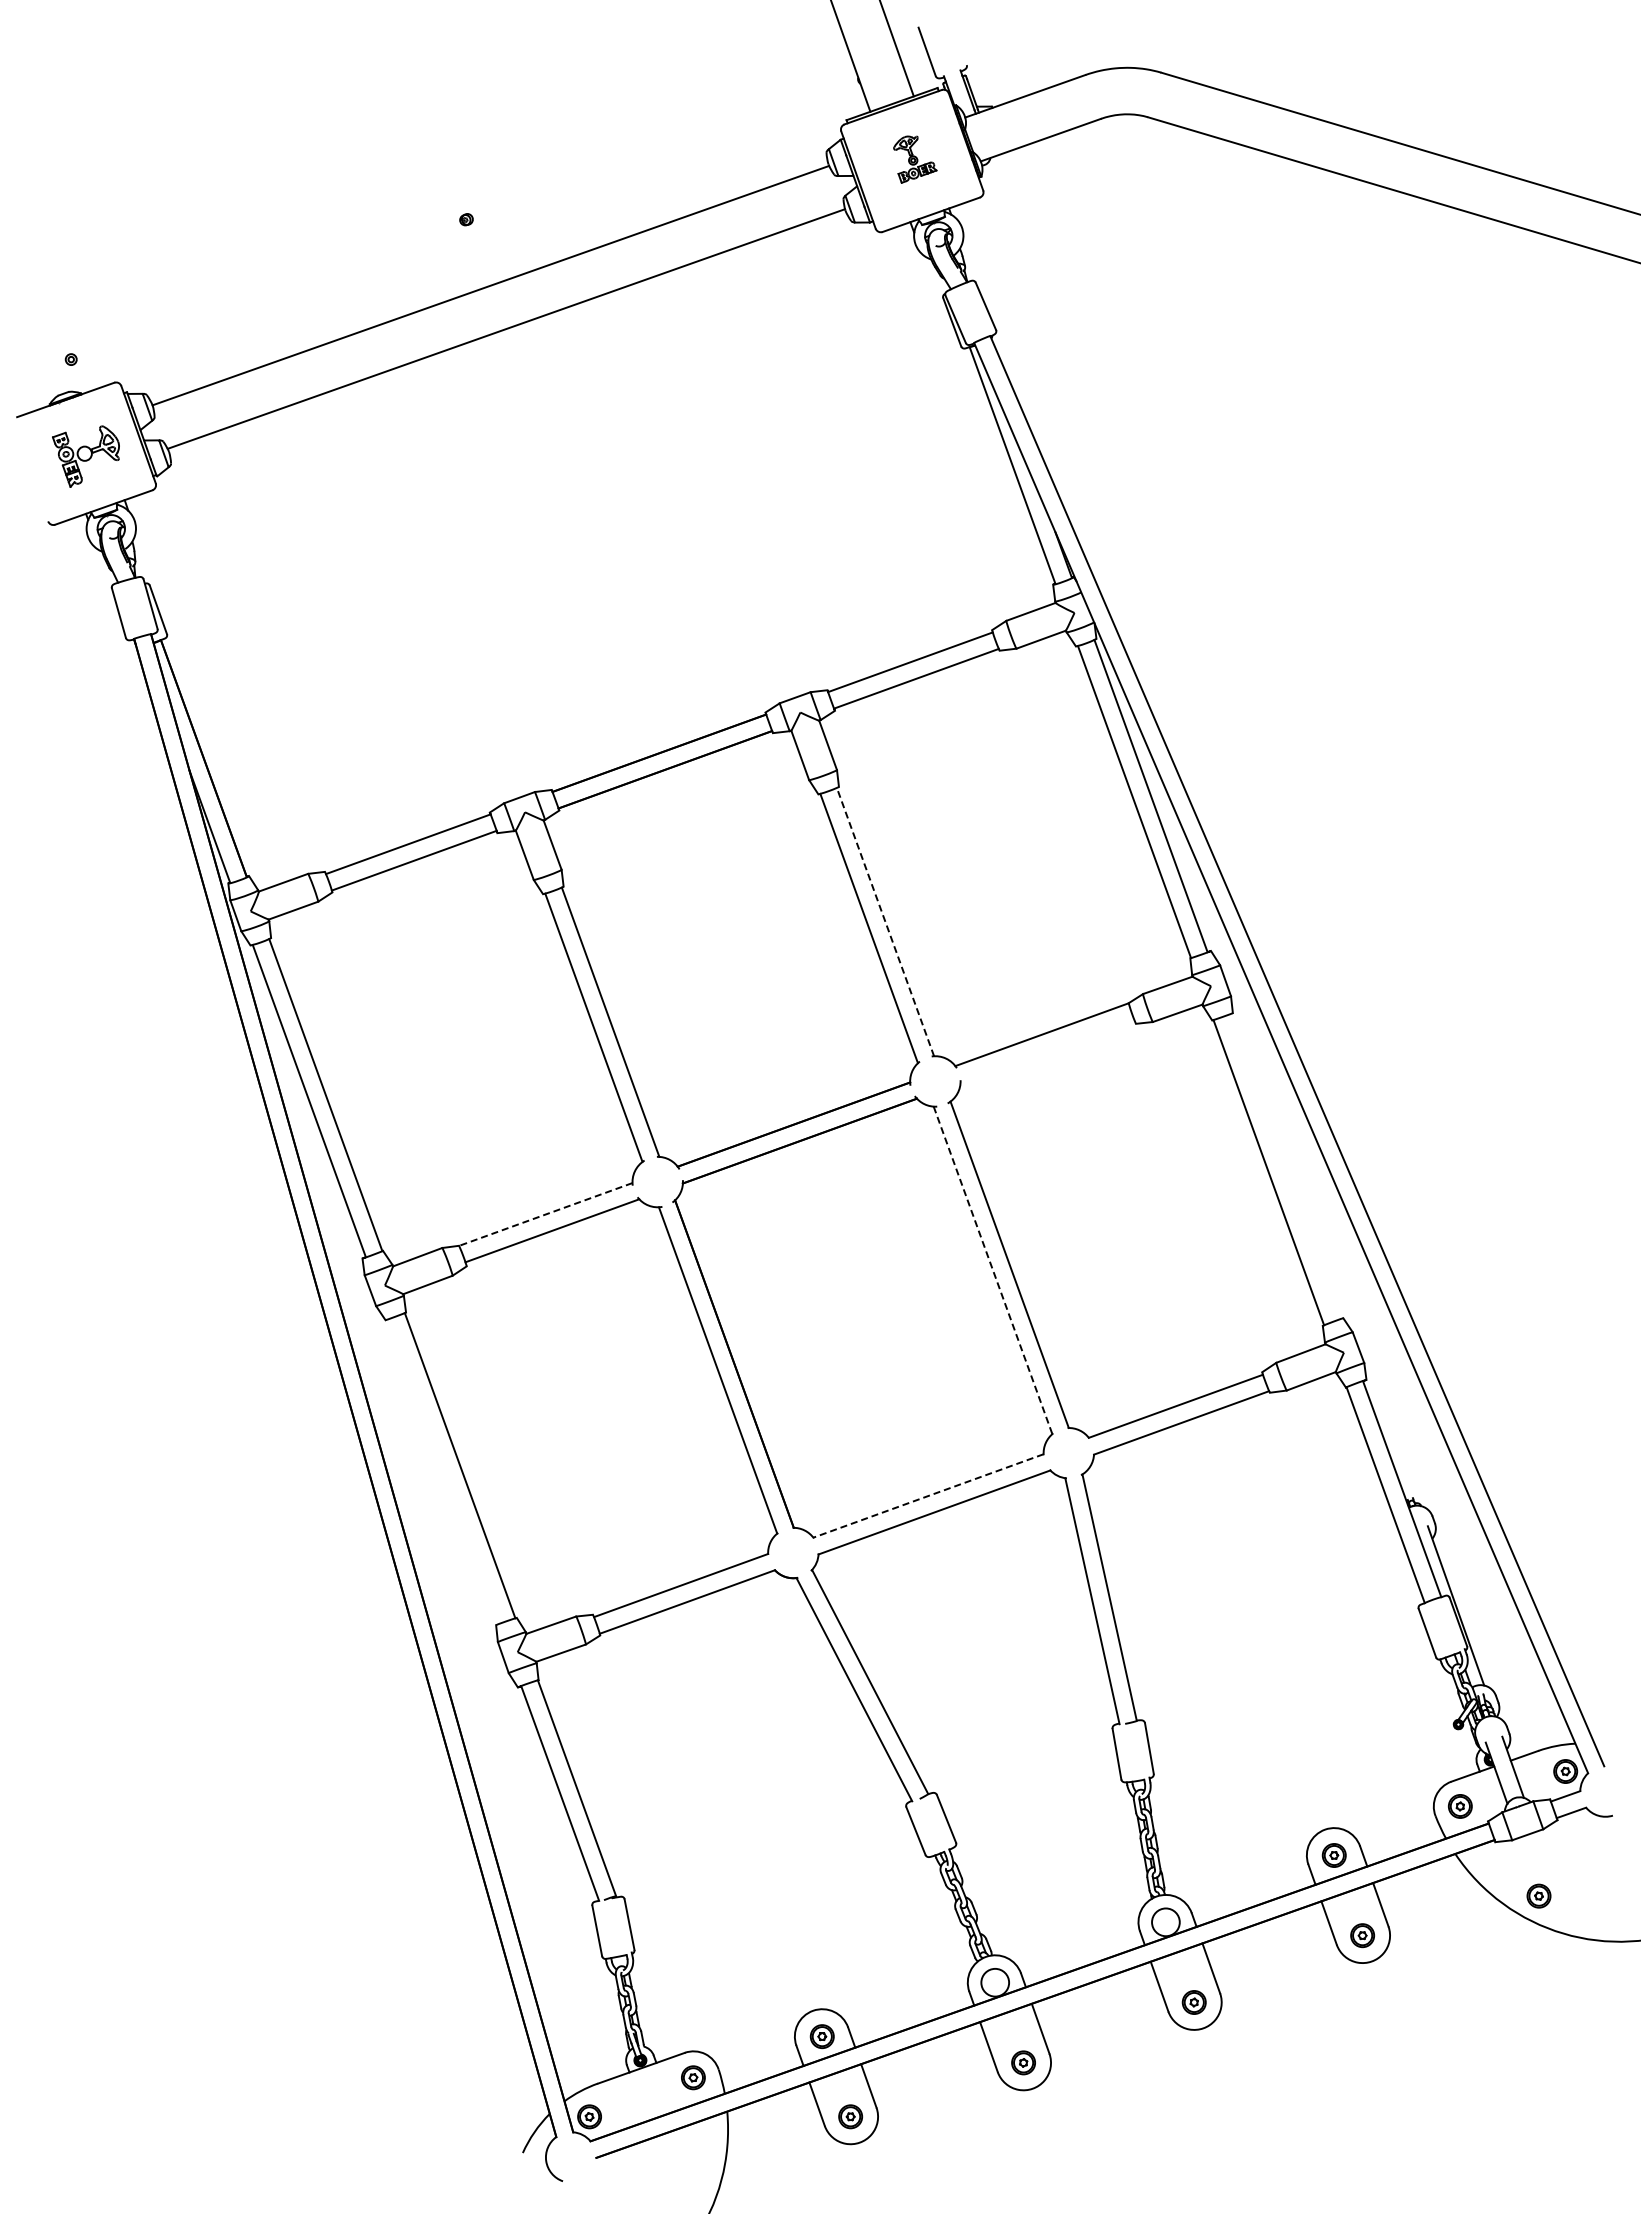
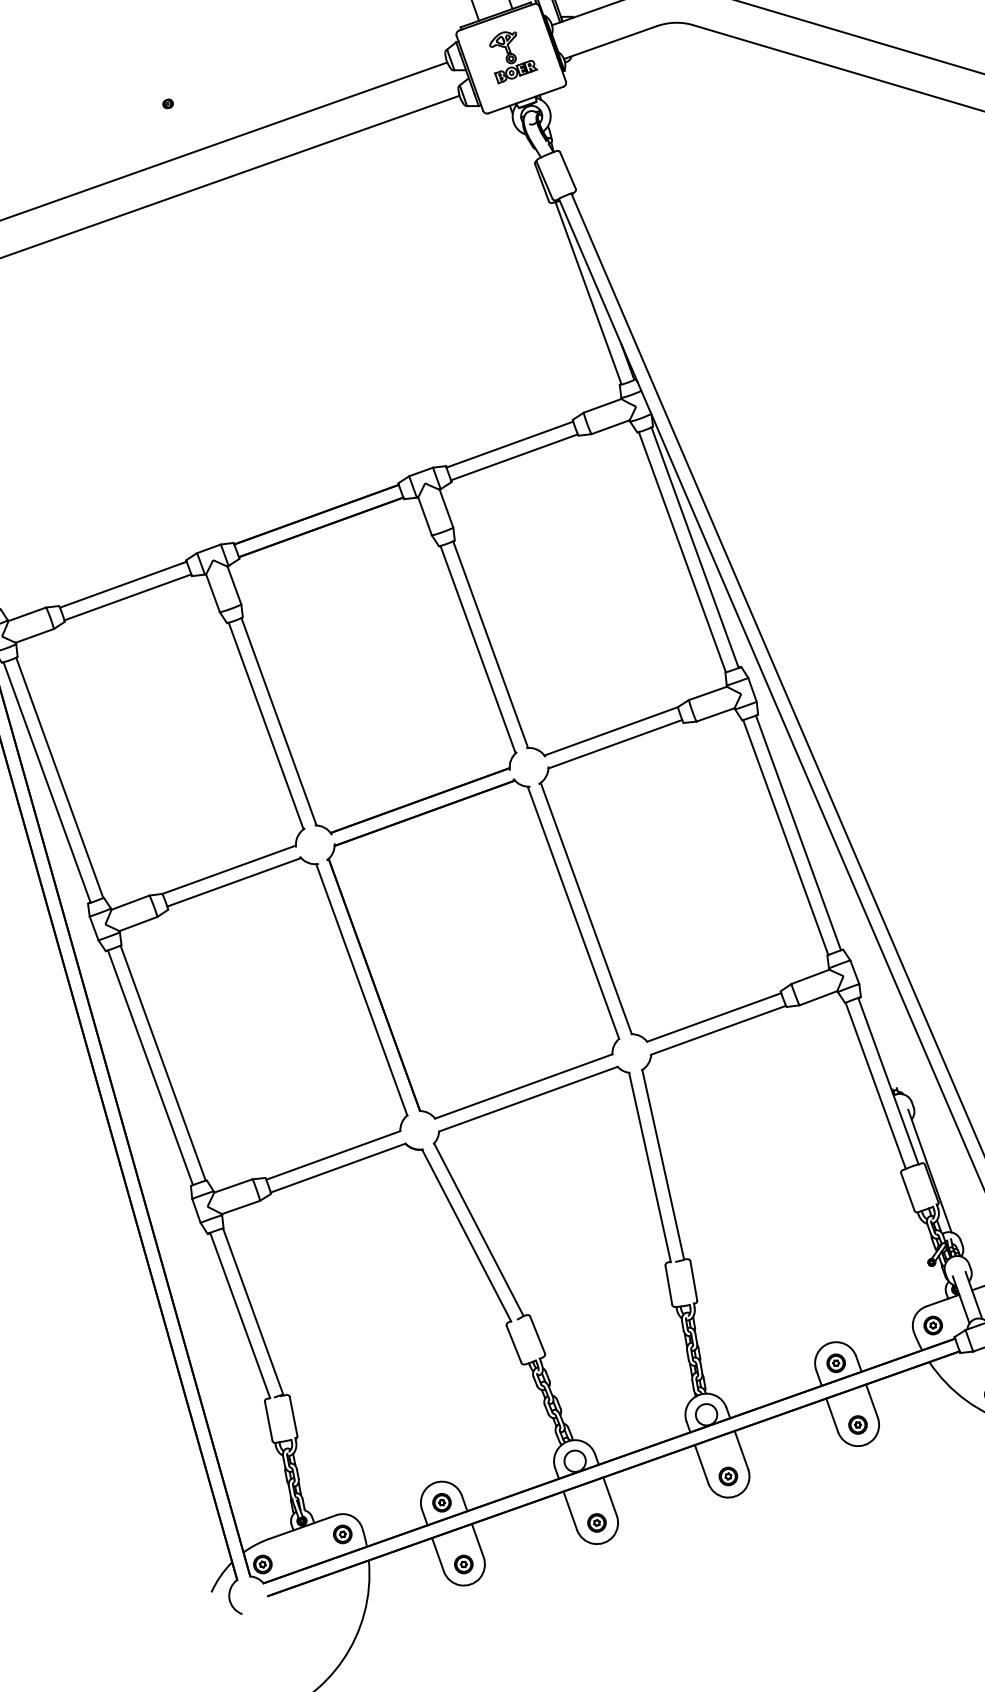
part: (915, 159) -> (513, 57), size x1.43
line: (885, 922) -> (490, 644), dashed -> solid
line: (1047, 1050) -> (615, 743), added
line: (1285, 1166) -> (798, 832), added
line: (545, 1214) -> (228, 869), dashed -> solid
line: (993, 1270) -> (573, 912), dashed -> solid
line: (443, 1471) -> (150, 1067), added
line: (928, 1496) -> (523, 1086), dashed -> solid

